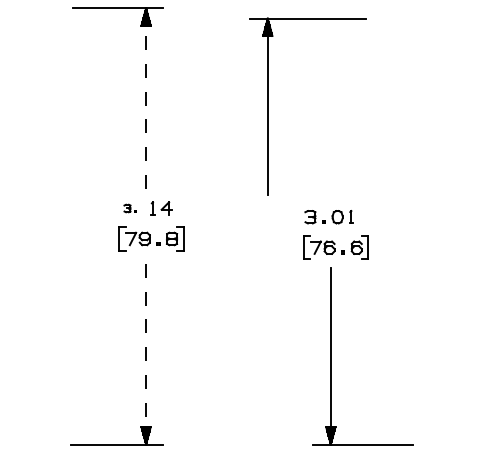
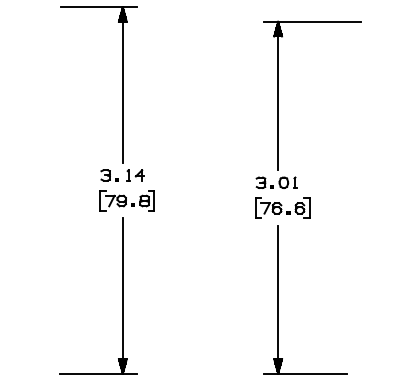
line: (145, 100) -> (122, 84), dashed -> solid
part: (268, 106) -> (278, 95), moved
part: (130, 208) -> (109, 175), size x1.67
line: (145, 352) -> (122, 296), dashed -> solid

